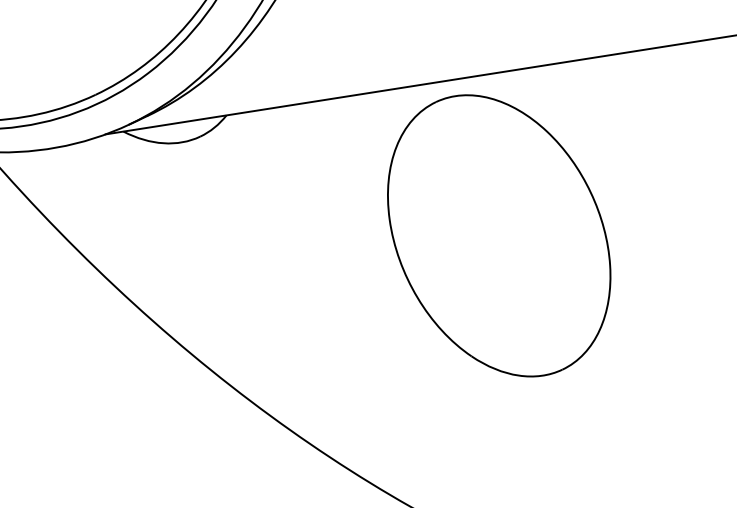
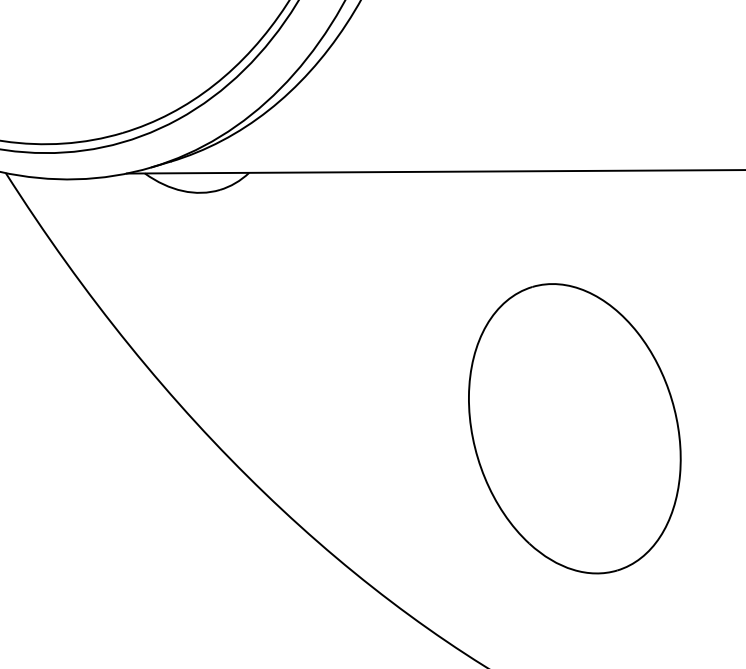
part: (498, 235) -> (574, 428), moved

